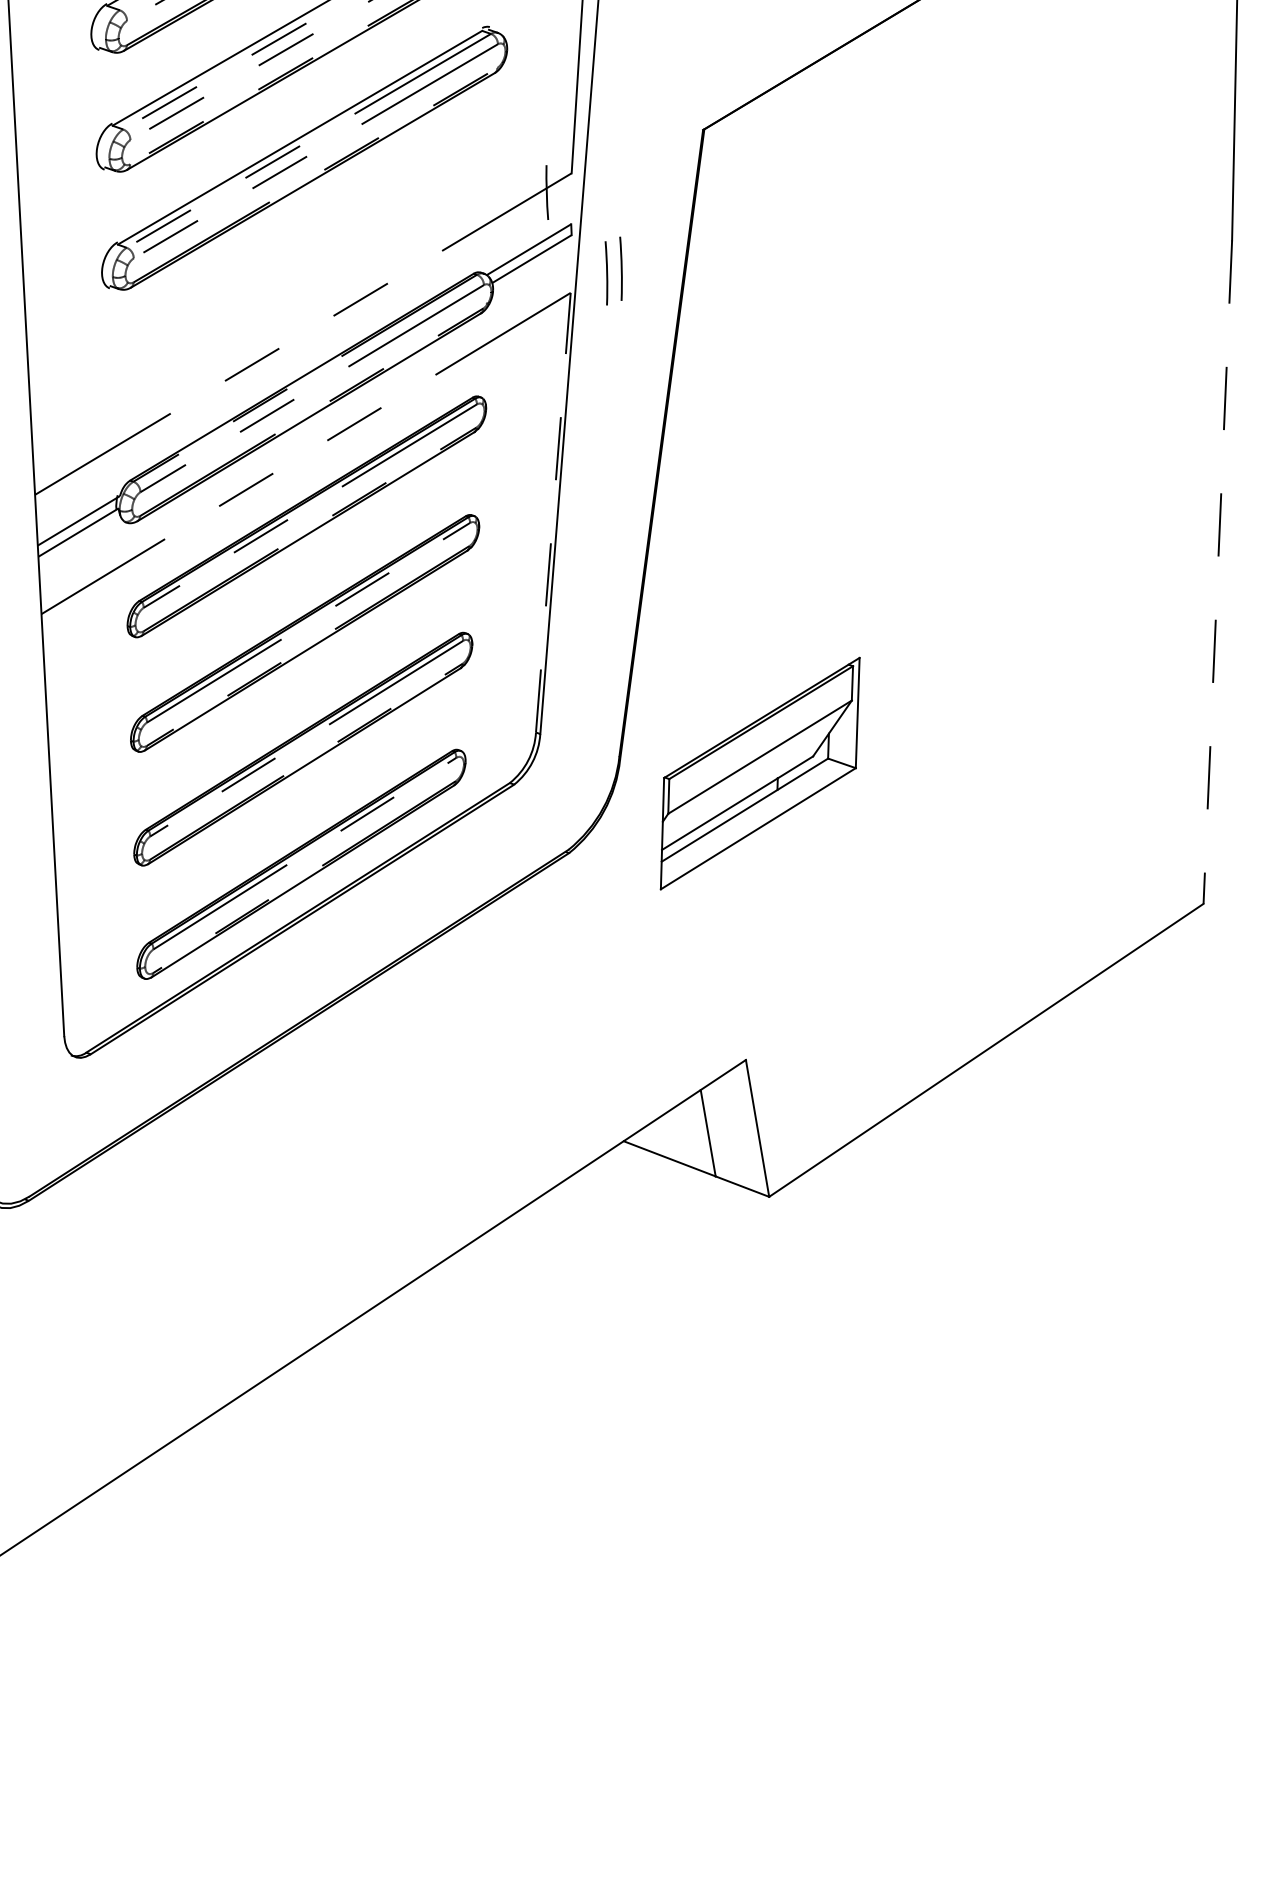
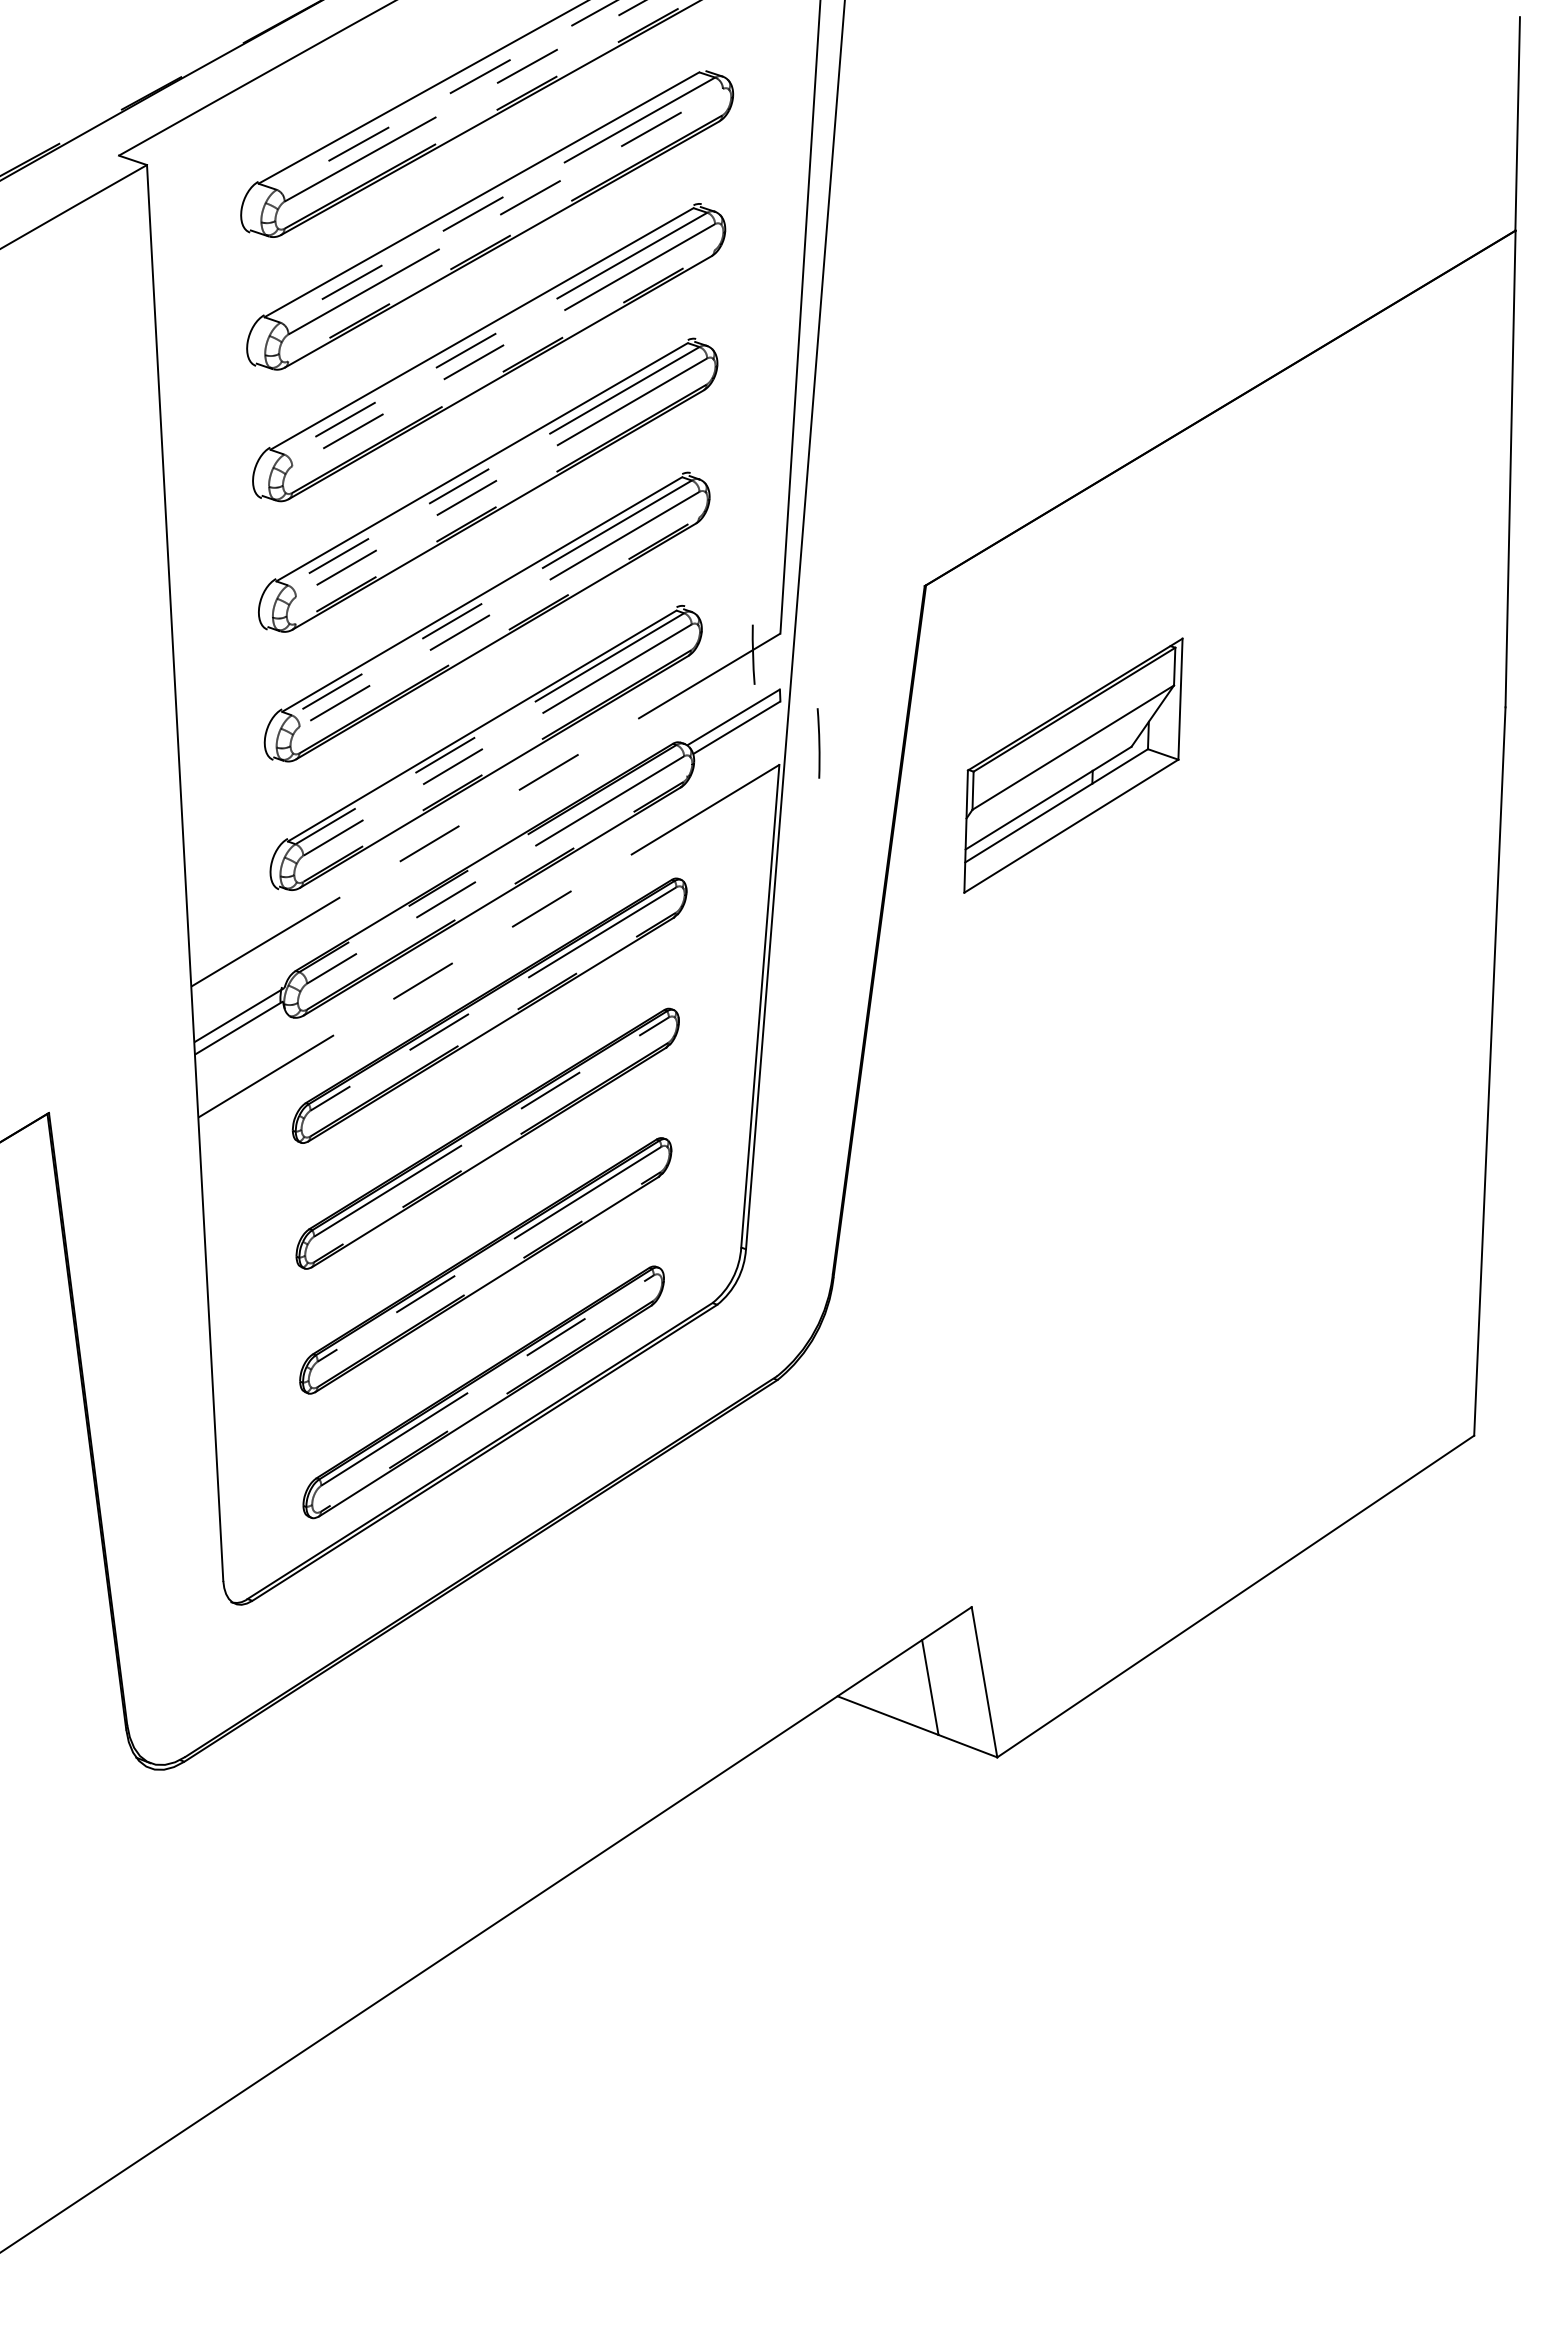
line: (620, 268) -> (834, 738), removed
part: (303, 277) -> (485, 747), added
line: (553, 512) -> (760, 1005), dashed -> solid
line: (1217, 572) -> (1489, 1071), dashed -> solid
part: (760, 773) -> (1073, 765), moved

